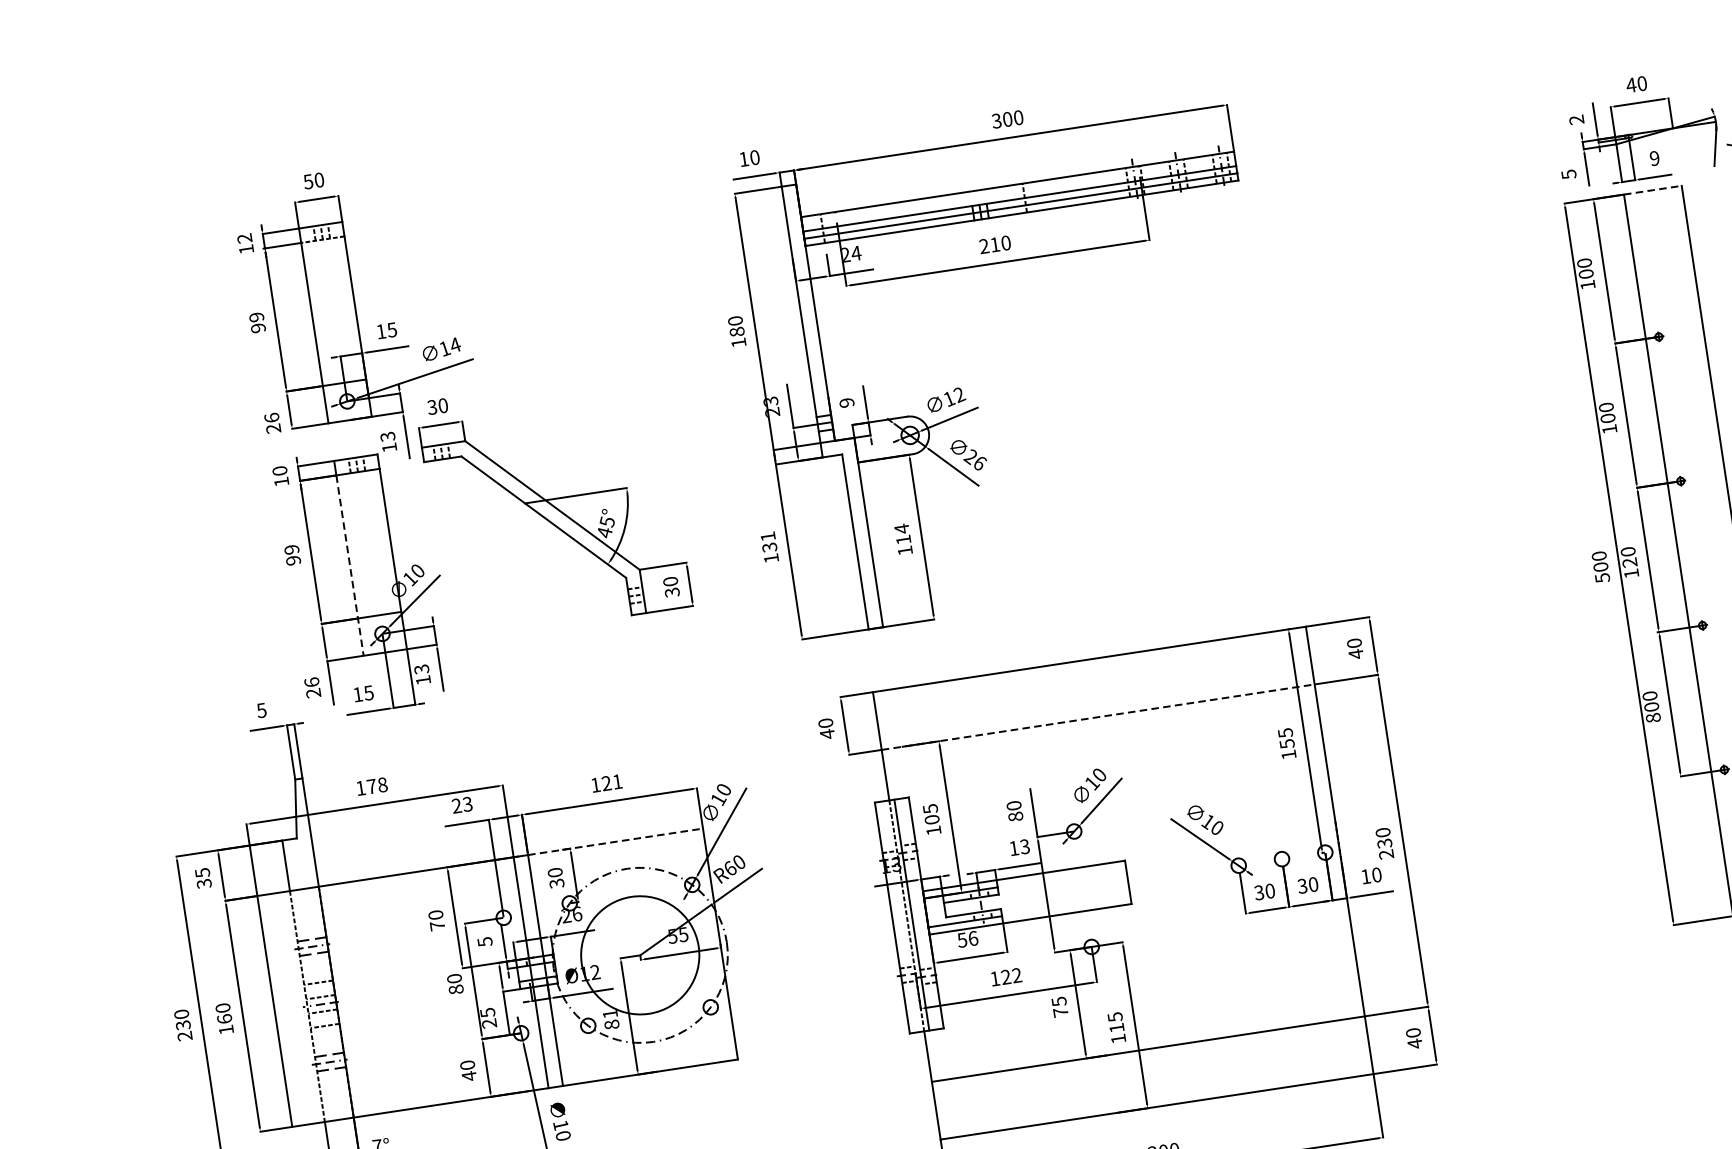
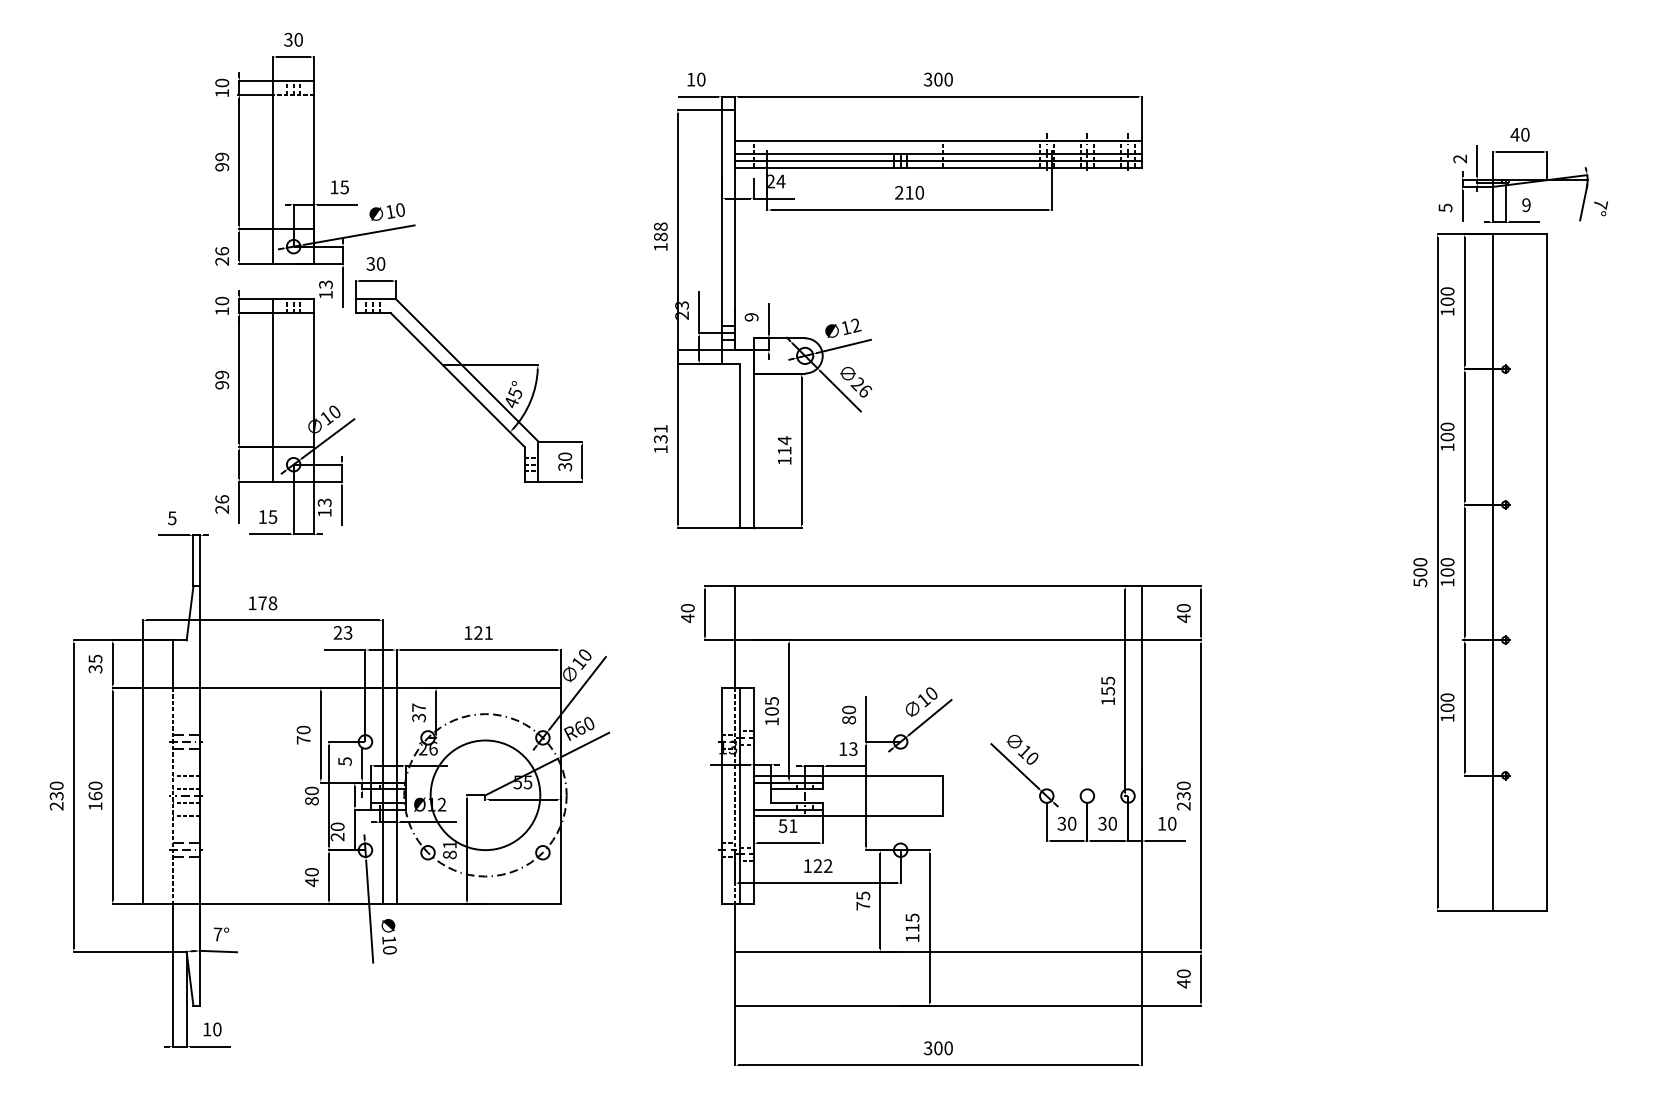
text: (308, 181) -> (288, 39), 50 -> 30
line: (1653, 190) -> (1520, 234), dashed -> solid
text: (245, 237) -> (222, 82), 12 -> 10
text: (735, 320) -> (660, 226), 180 -> 188
text: (455, 344) -> (400, 209), 14 -> 10
text: (1629, 562) -> (1447, 572), 120 -> 100
line: (350, 565) -> (273, 397), dashed -> solid
line: (1098, 717) -> (938, 640), dashed -> solid
text: (1653, 717) -> (1447, 717), 800 -> 100
line: (616, 841) -> (479, 687), dashed -> solid
text: (554, 872) -> (418, 707), 30 -> 37
text: (973, 938) -> (793, 826), 56 -> 51
text: (487, 1012) -> (337, 826), 25 -> 20

